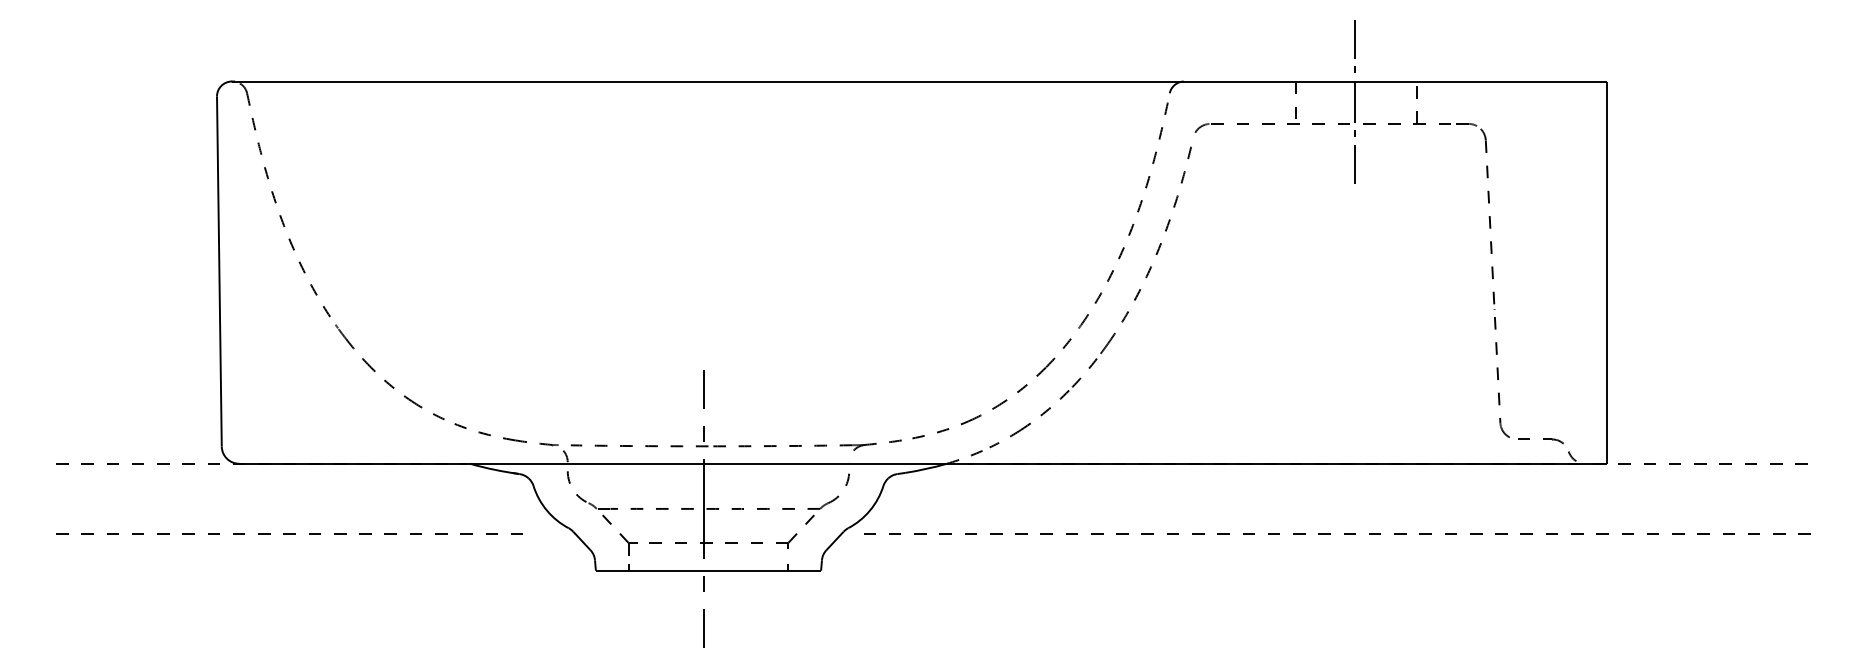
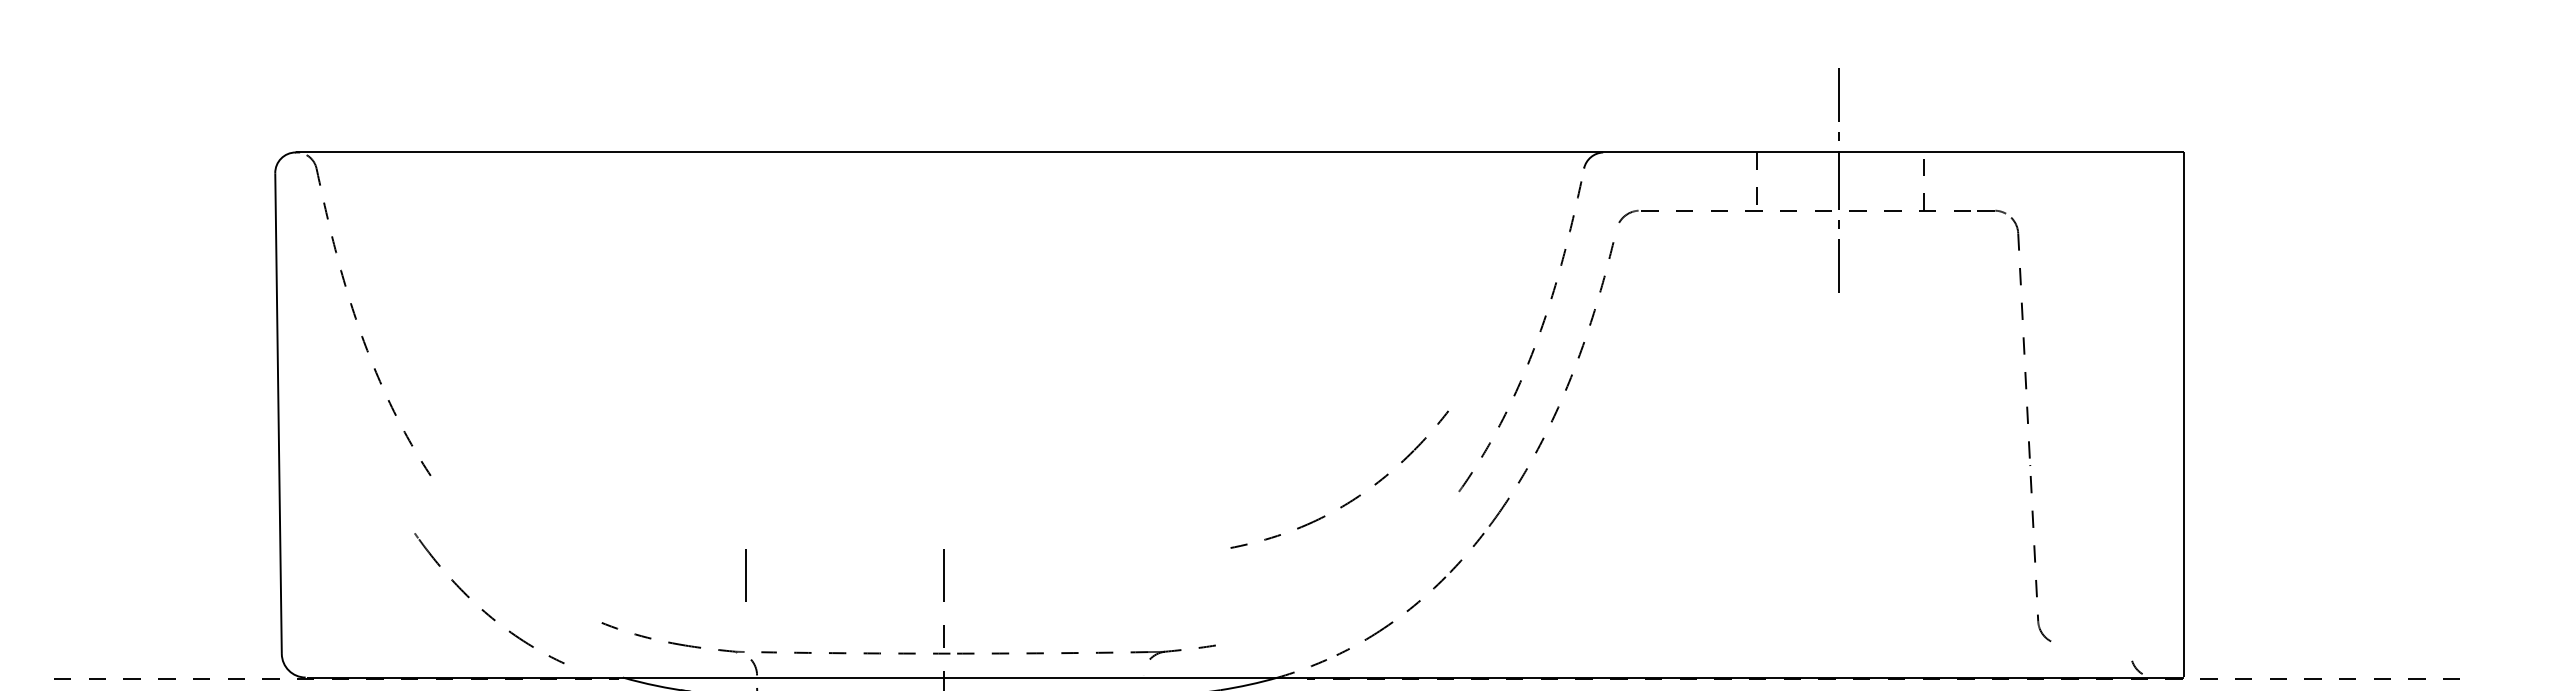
part: (385, 379) -> (483, 608), moved
line: (559, 389) -> (745, 575), added
part: (999, 403) -> (1350, 500), moved
part: (1540, 441) -> (2093, 646), removed

